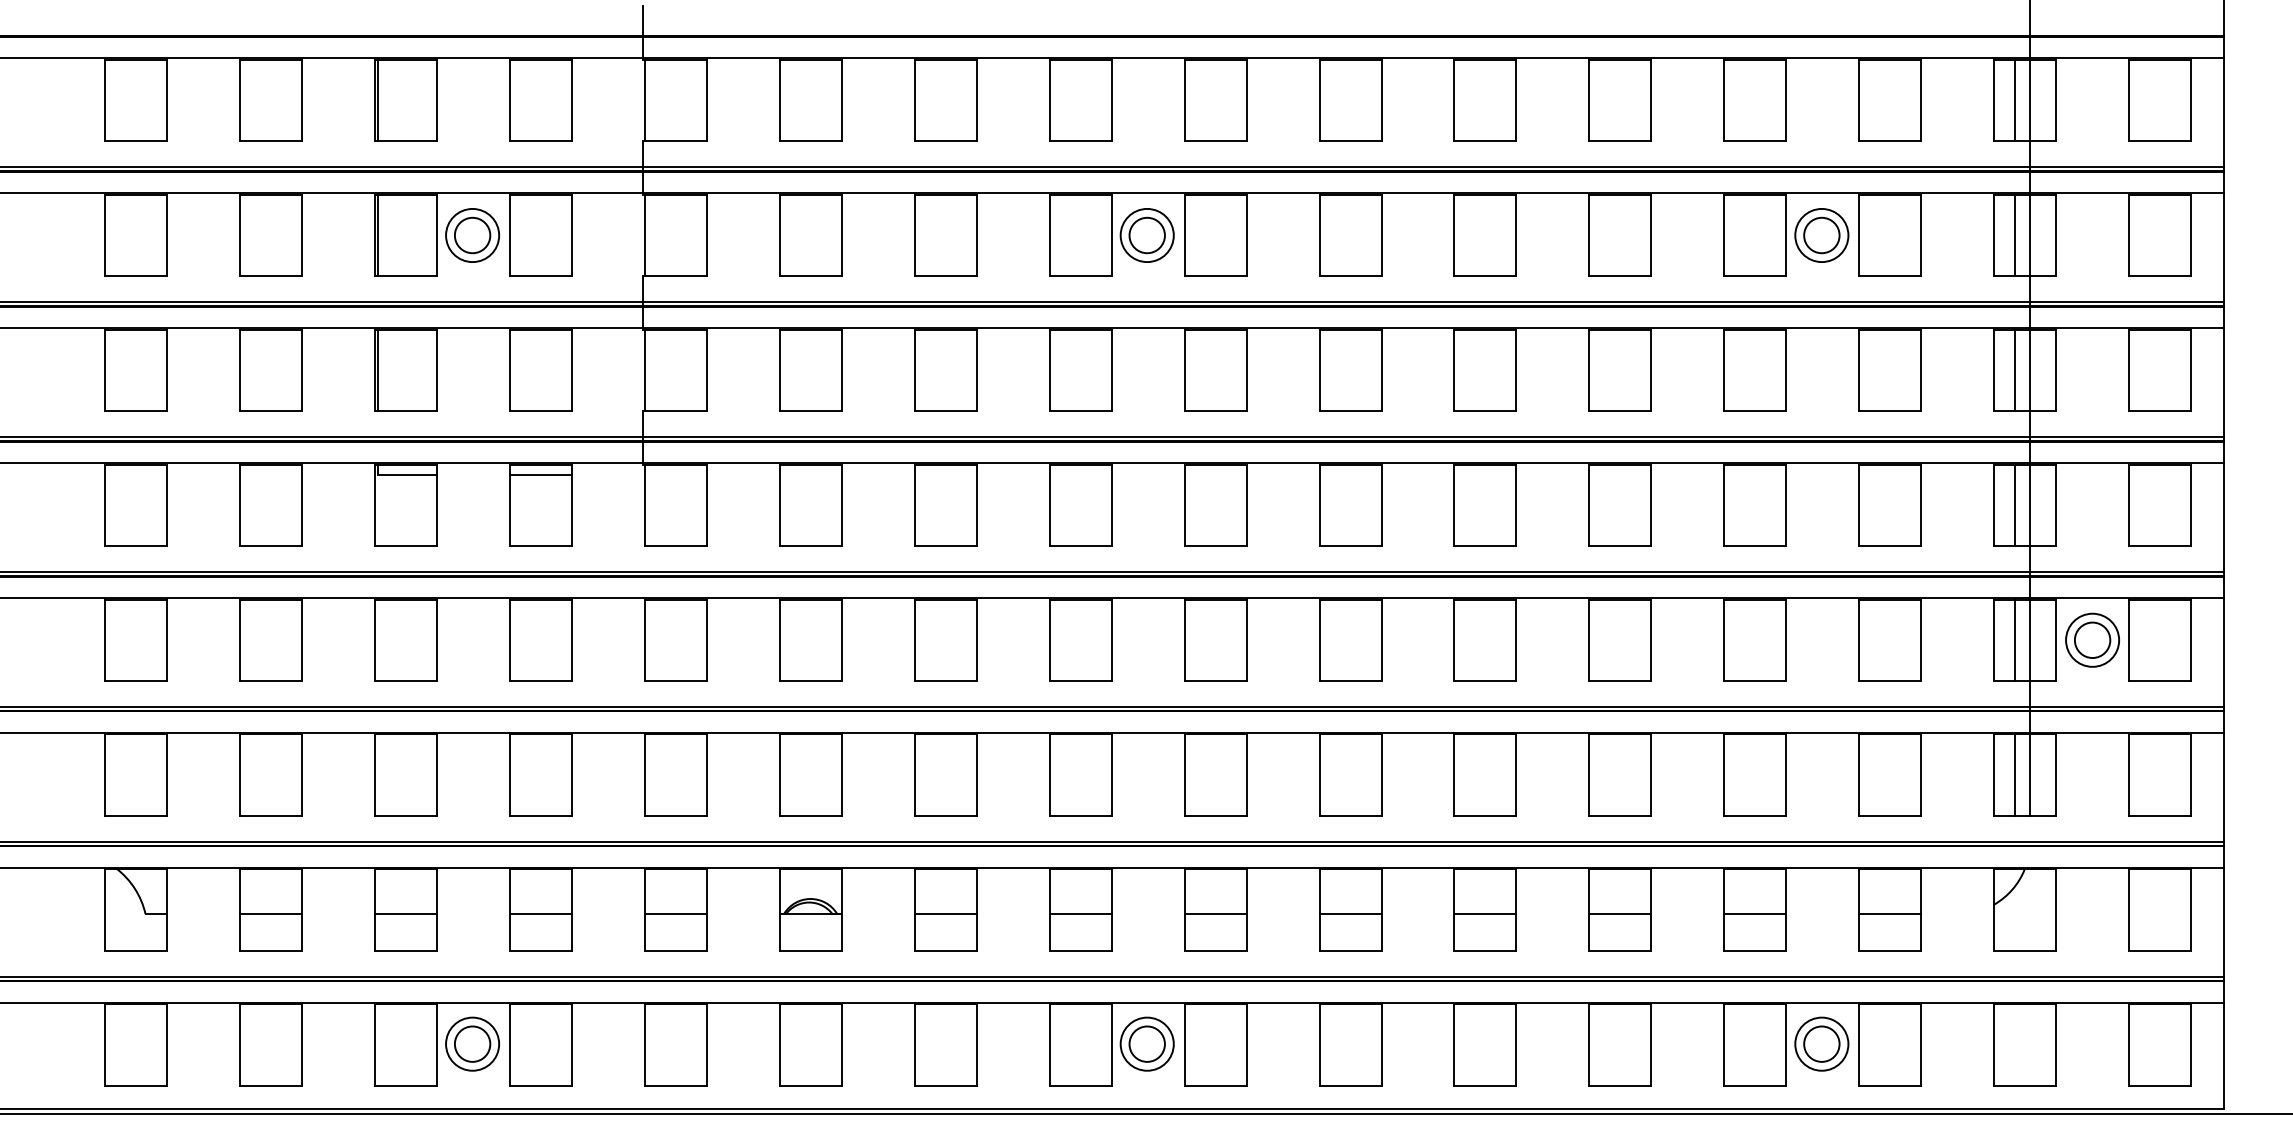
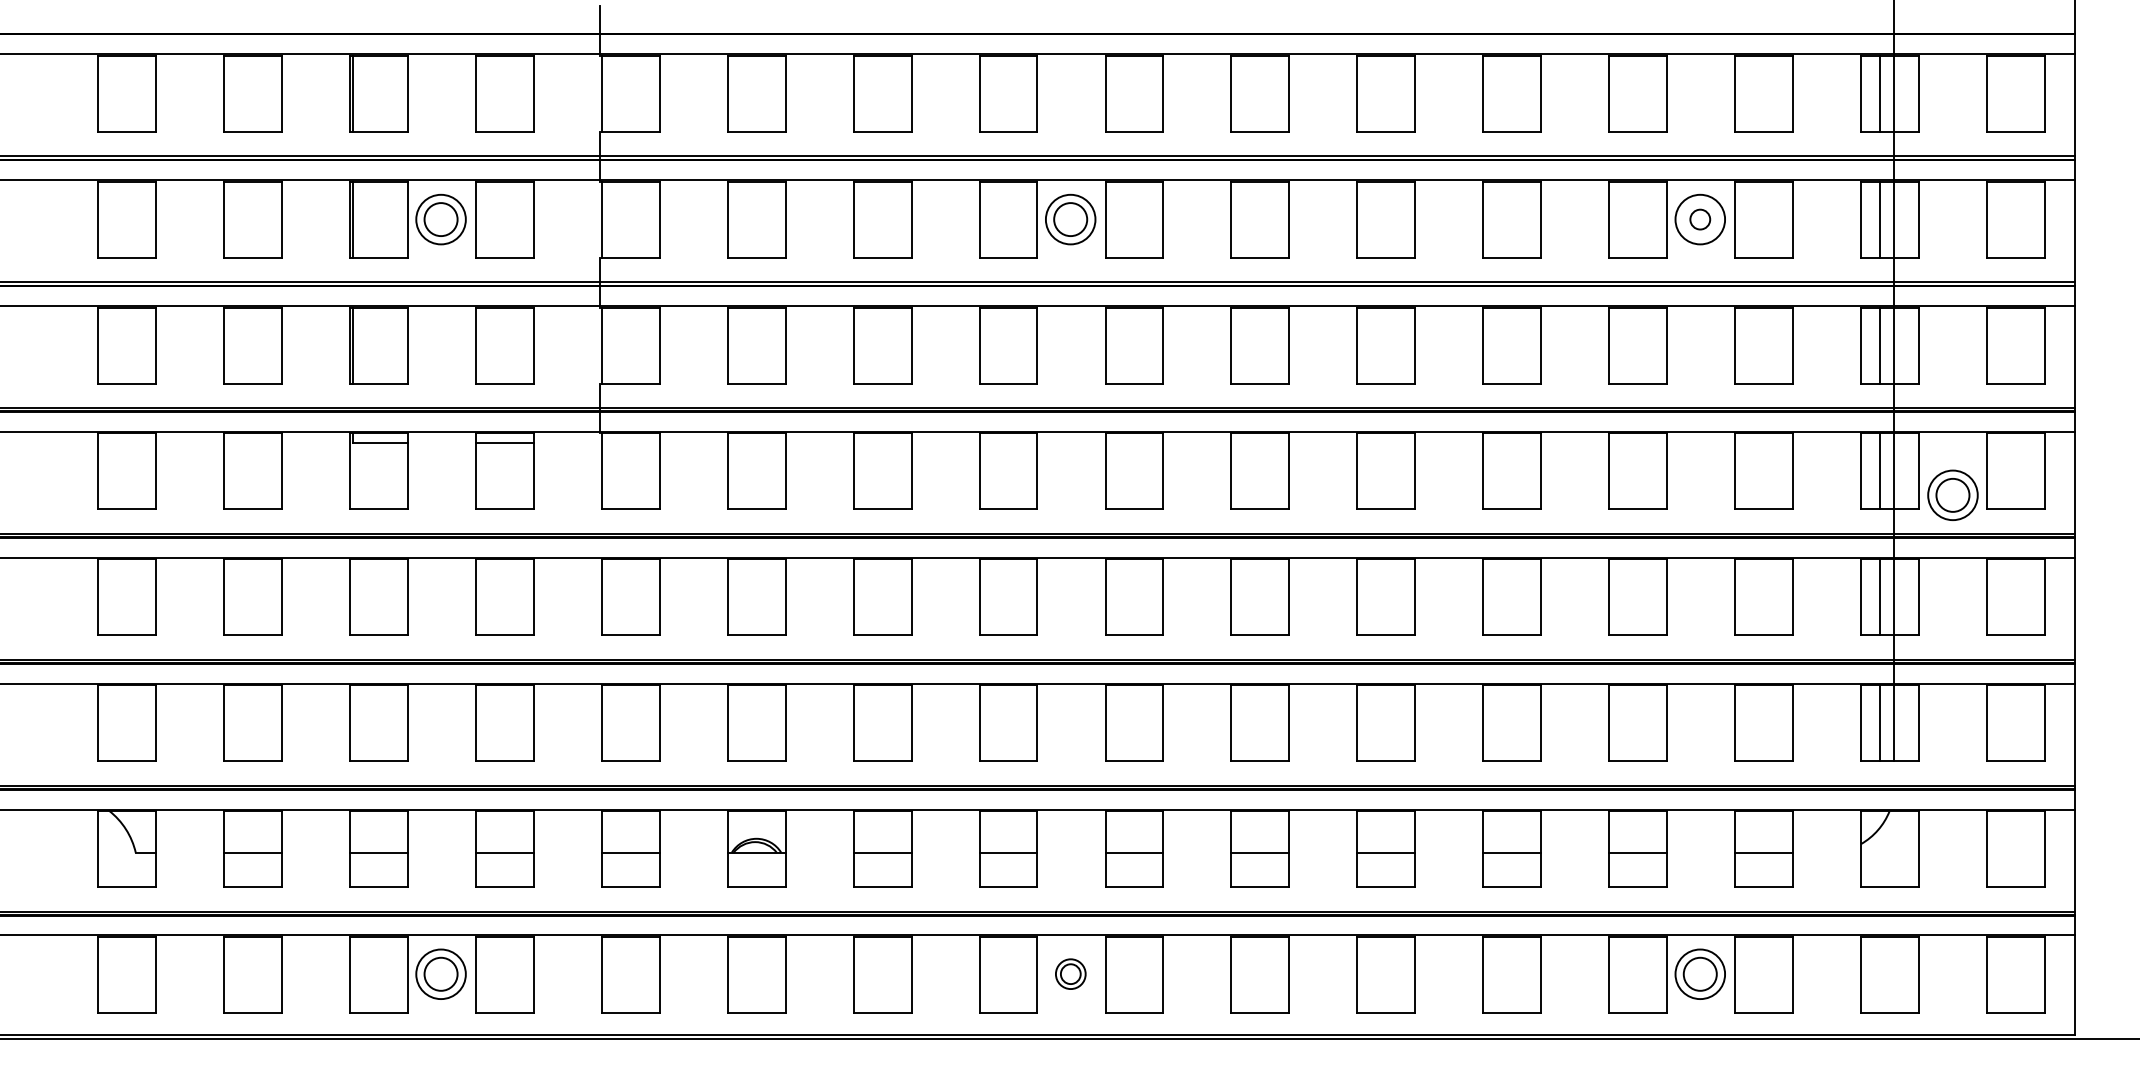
circle: (1821, 235) -> (1699, 219), size x0.6
part: (2092, 639) -> (1952, 494), moved
part: (1147, 1043) -> (1070, 973), size x0.6

